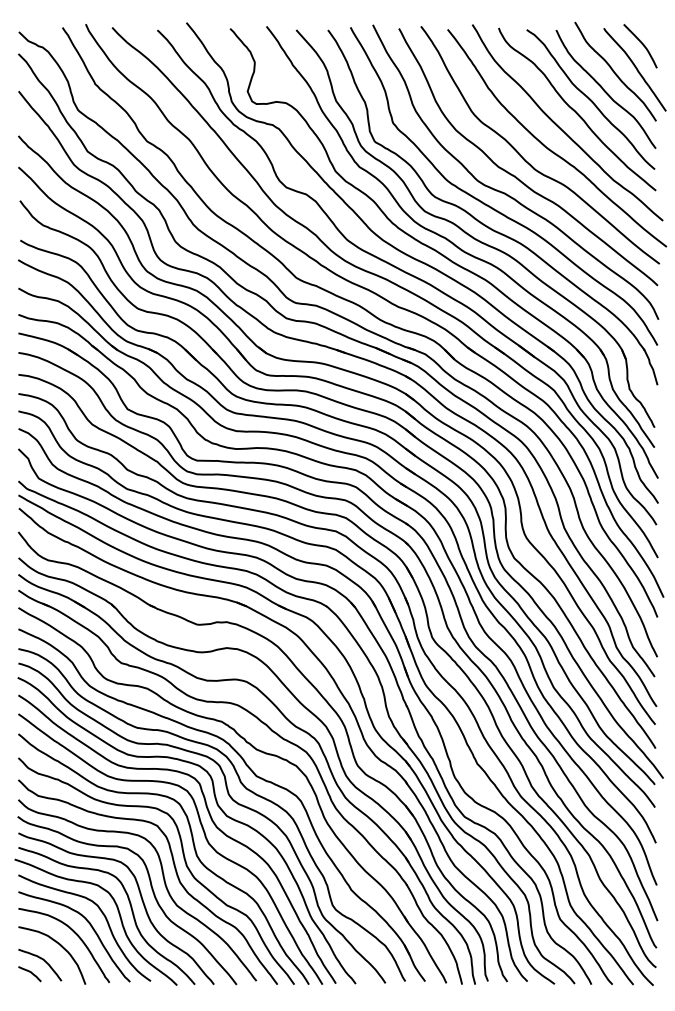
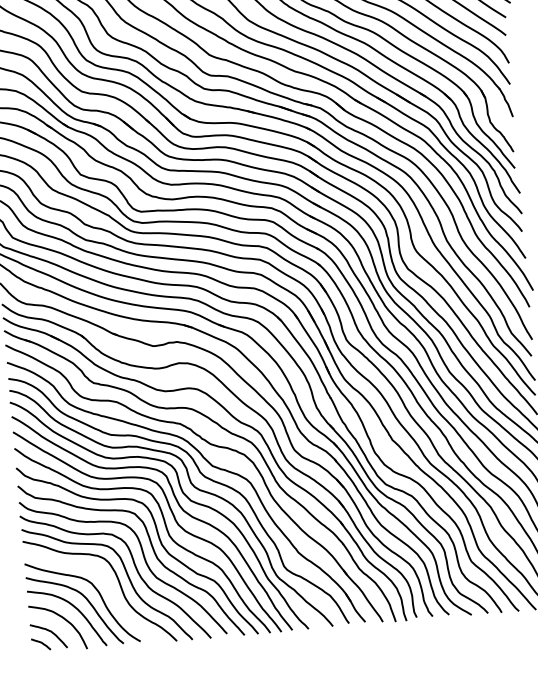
curve: (118, 914) -> (109, 589), removed

